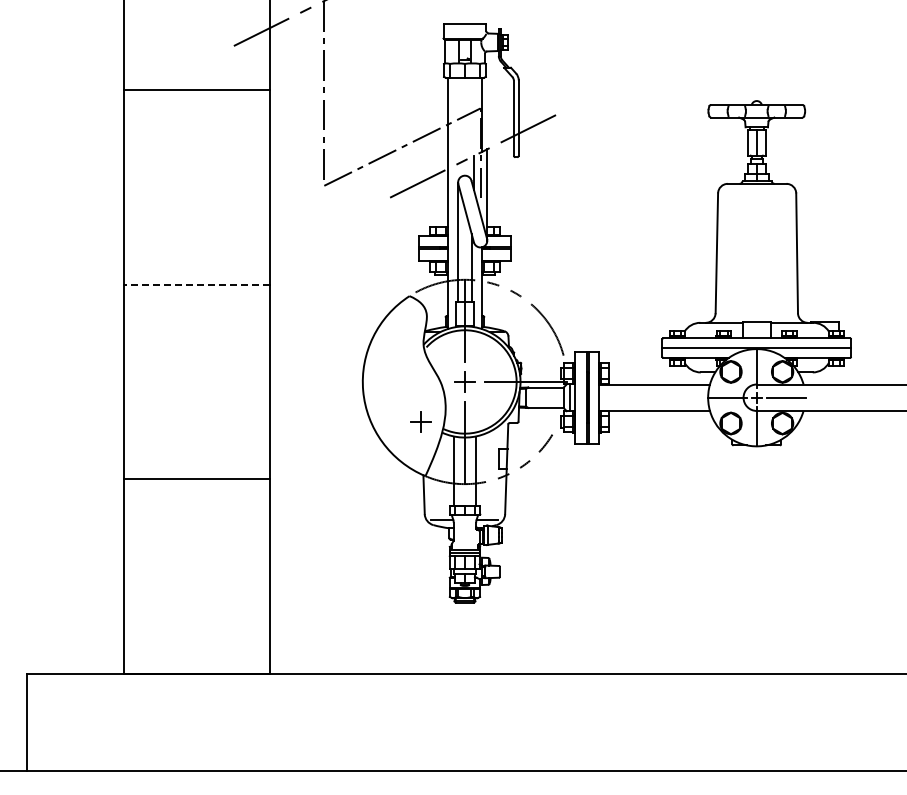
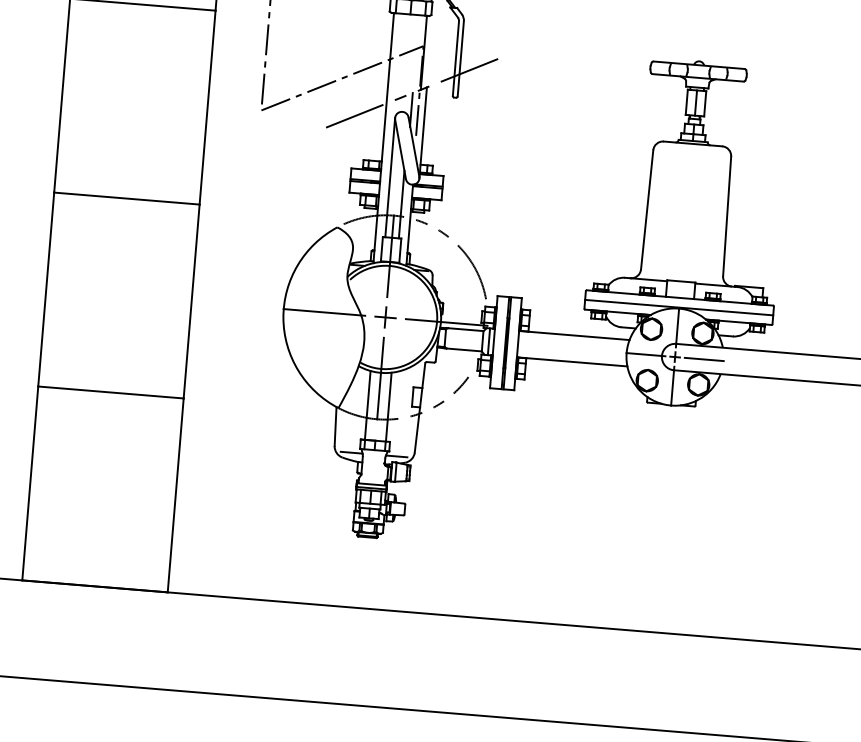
line: (197, 284) -> (126, 198), dashed -> solid
line: (403, 381) -> (324, 311), added
part: (420, 421) -> (338, 353), removed

